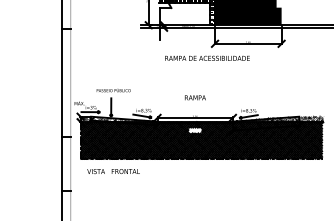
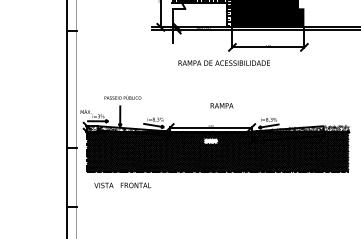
text: (195, 97) -> (222, 105), moved

